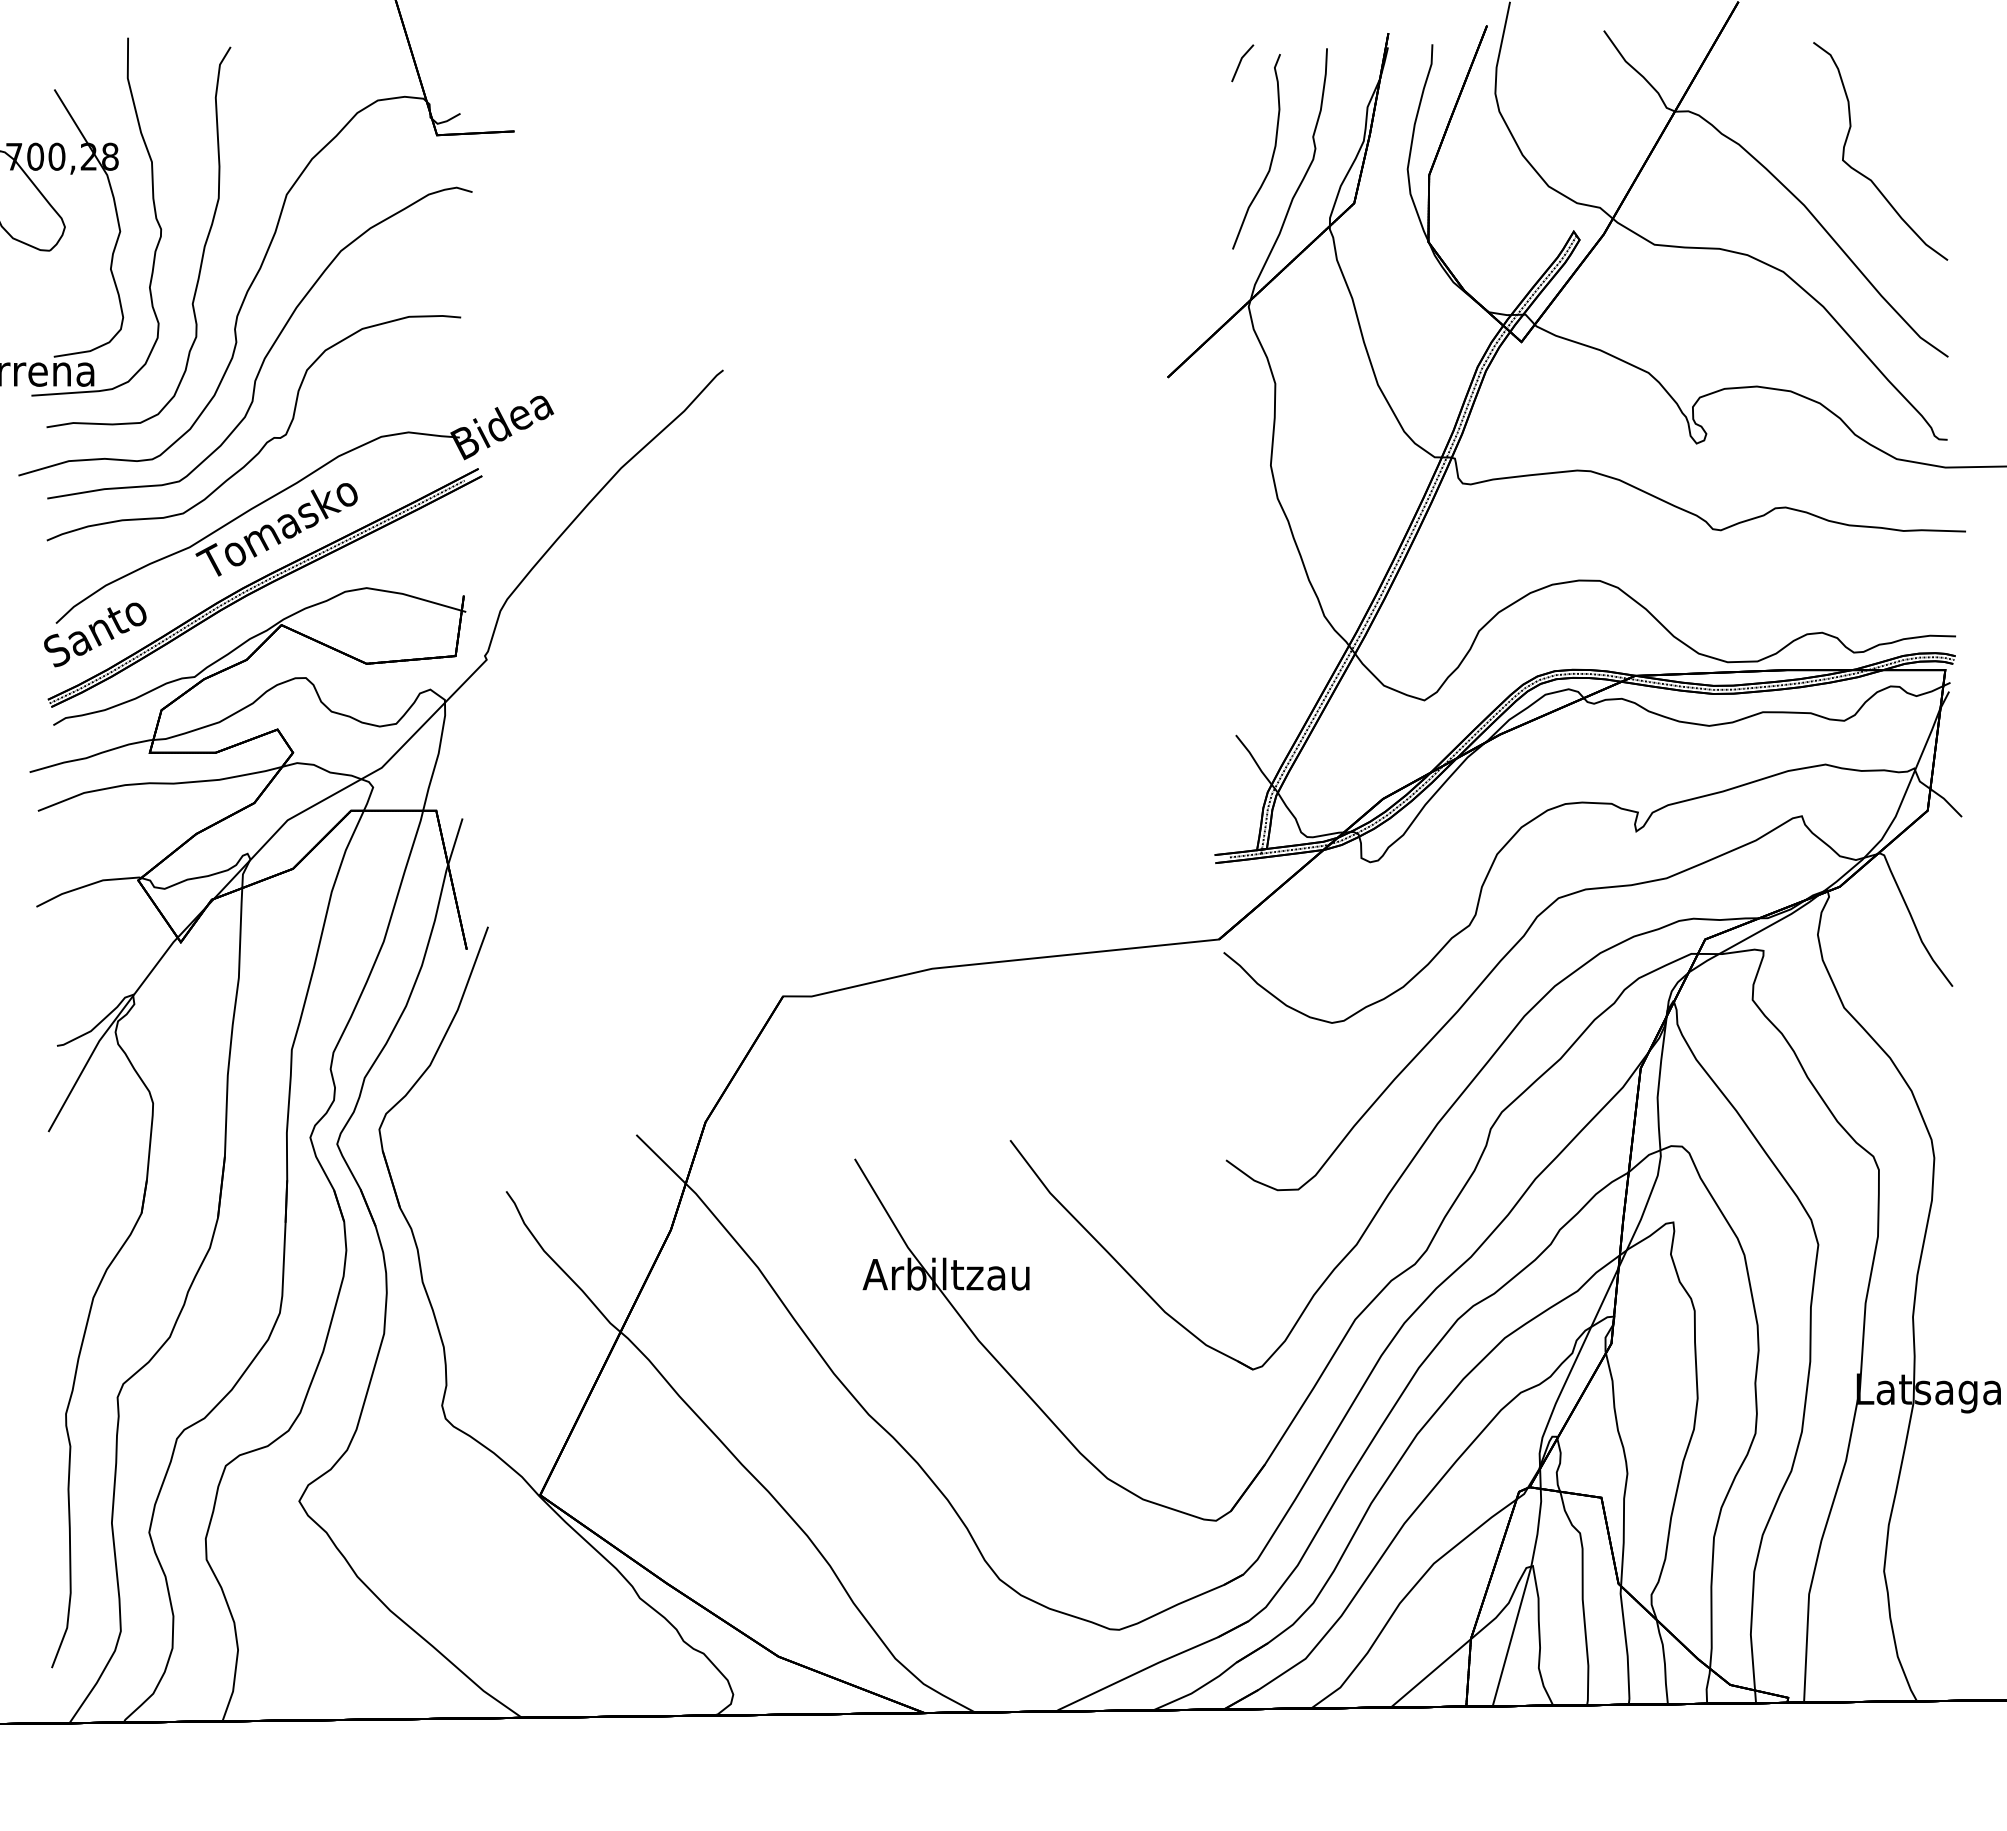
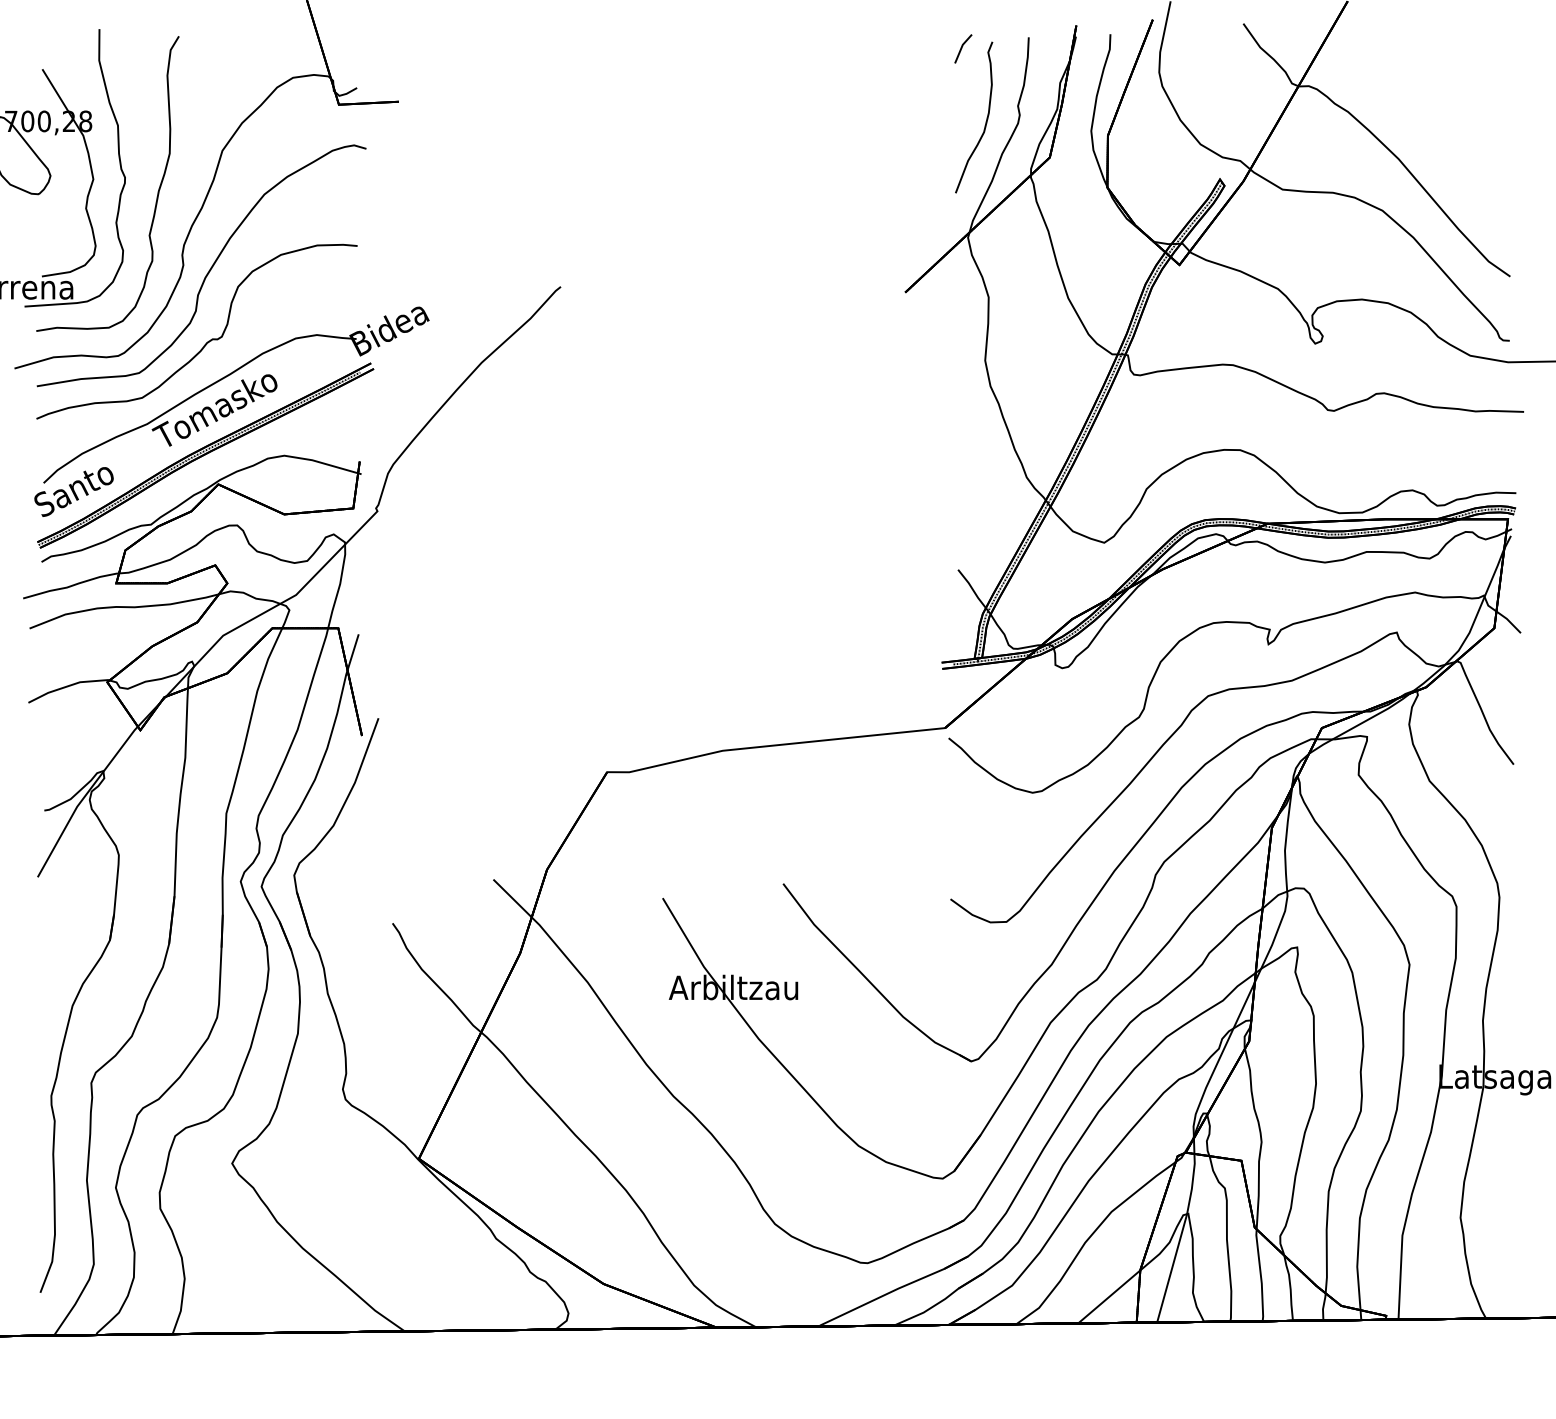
curve: (1865, 175) -> (1446, 135), removed

